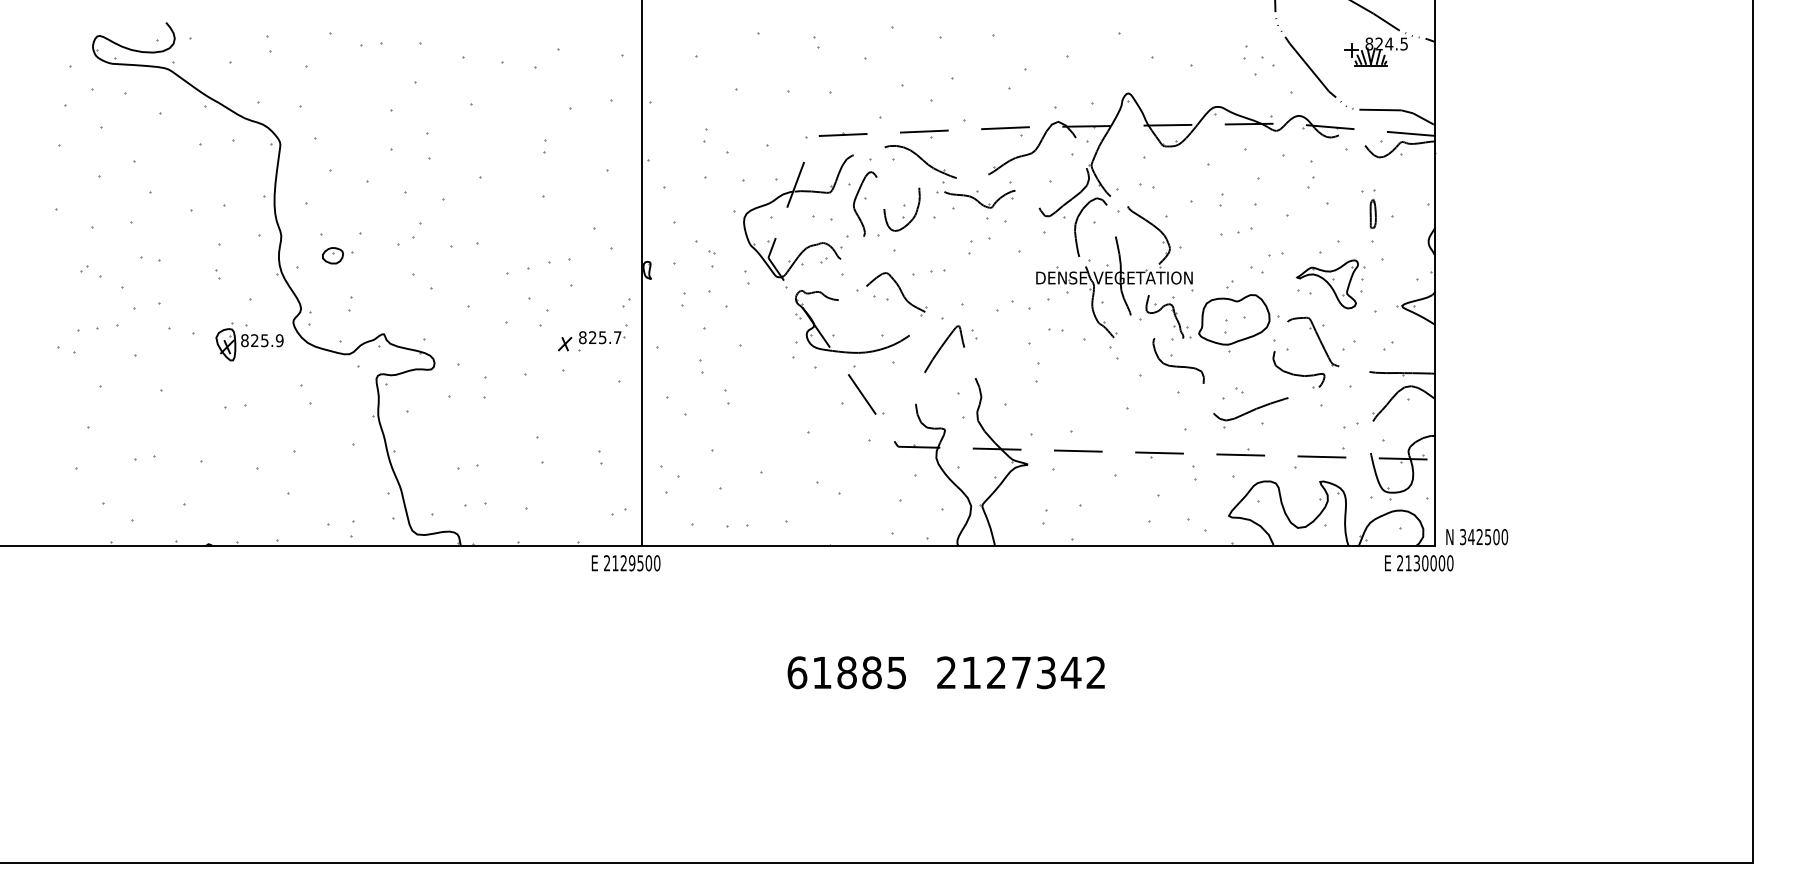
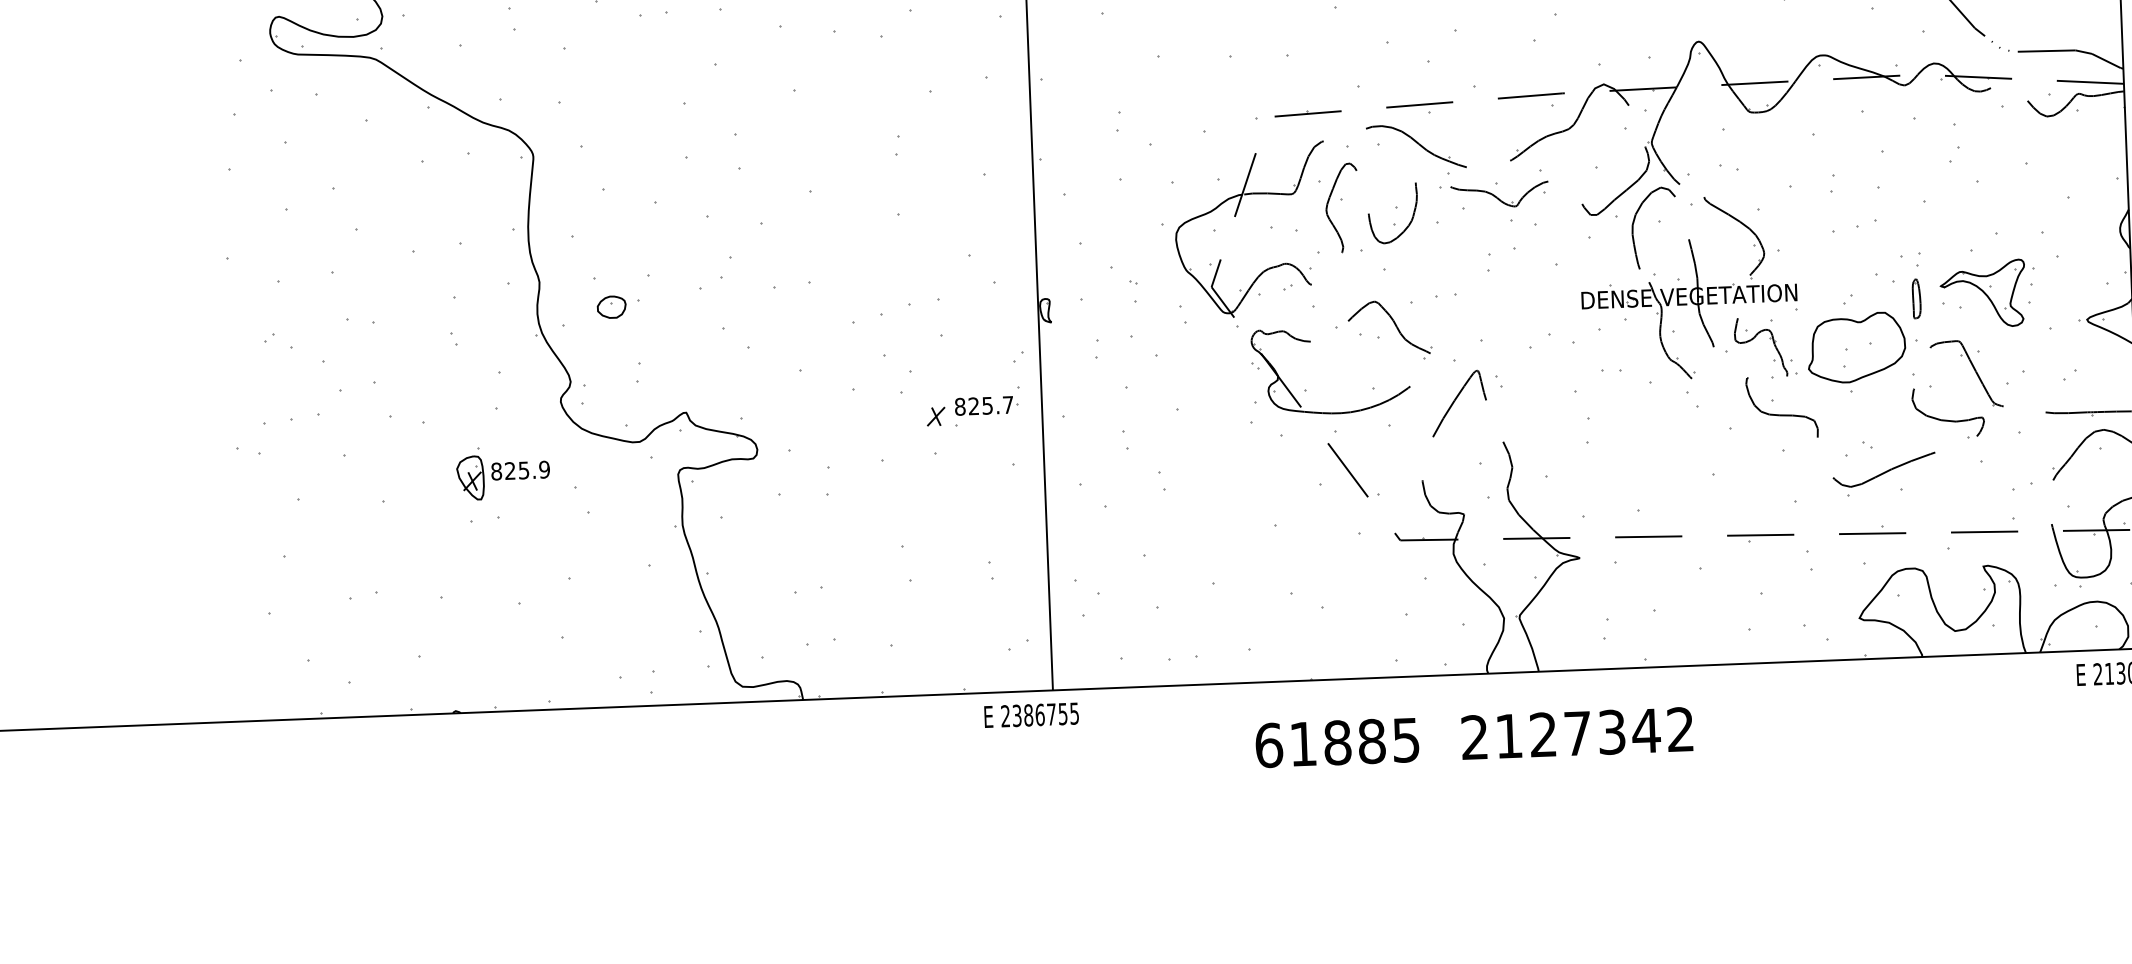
part: (1372, 208) -> (1915, 291), moved
part: (249, 341) -> (502, 472), moved
text: (636, 563) -> (1046, 715), 2129500 -> 2386755
text: (945, 672) -> (1473, 737), moved

